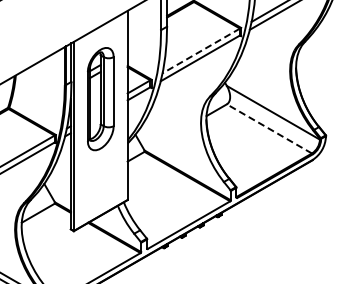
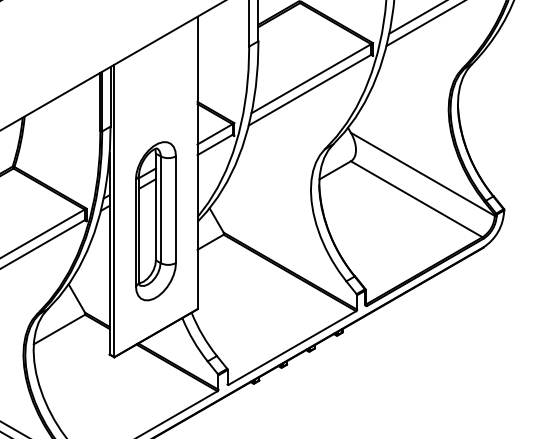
line: (201, 50) -> (311, 78), dashed -> solid
part: (100, 99) -> (155, 221), moved
line: (268, 128) -> (415, 198), dashed -> solid

